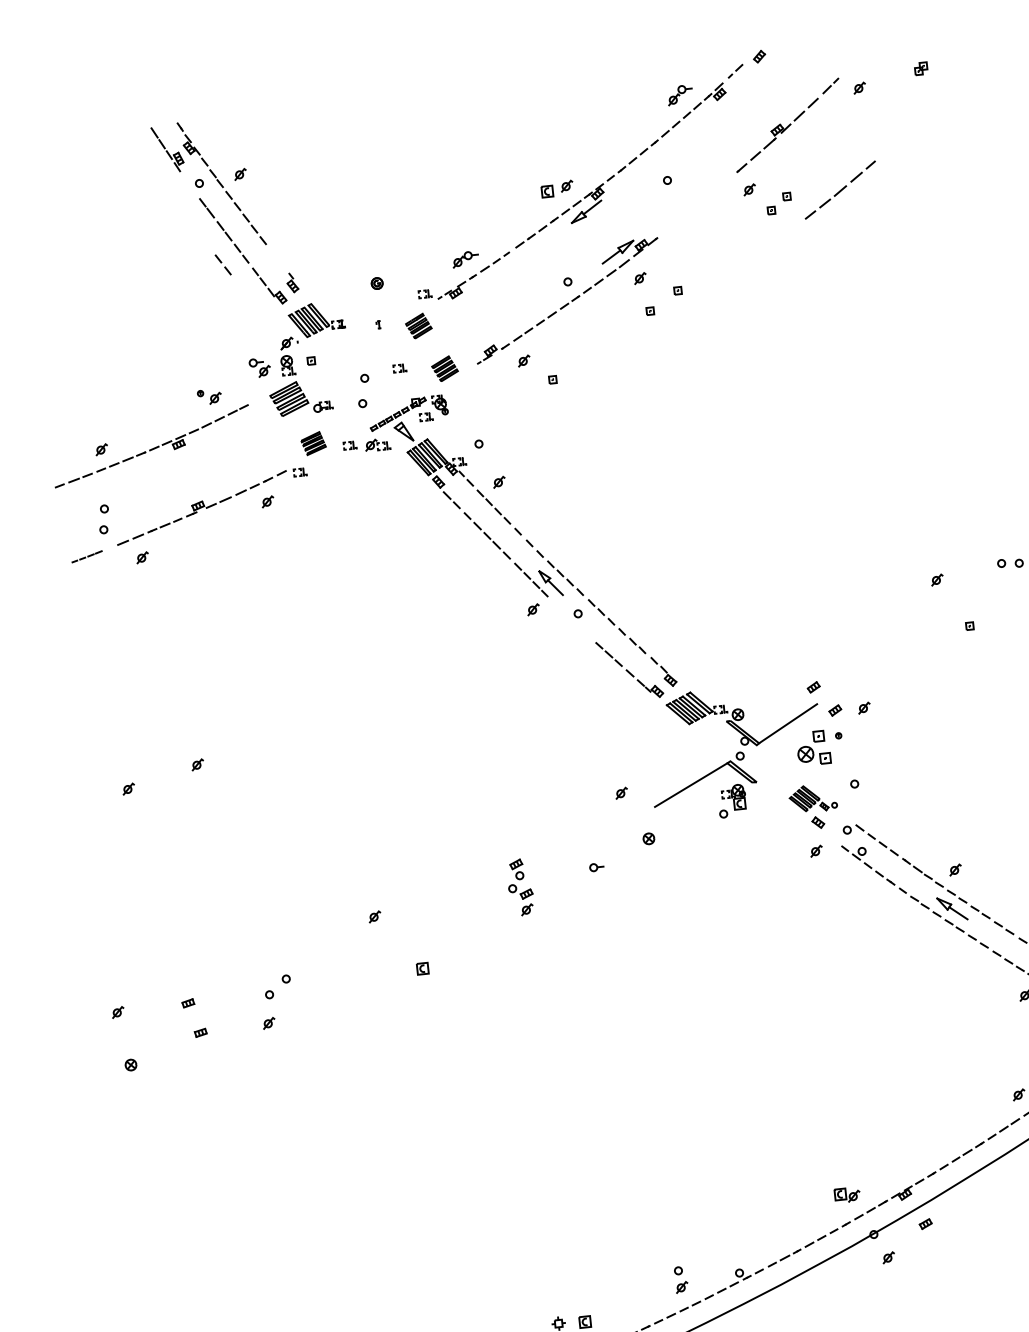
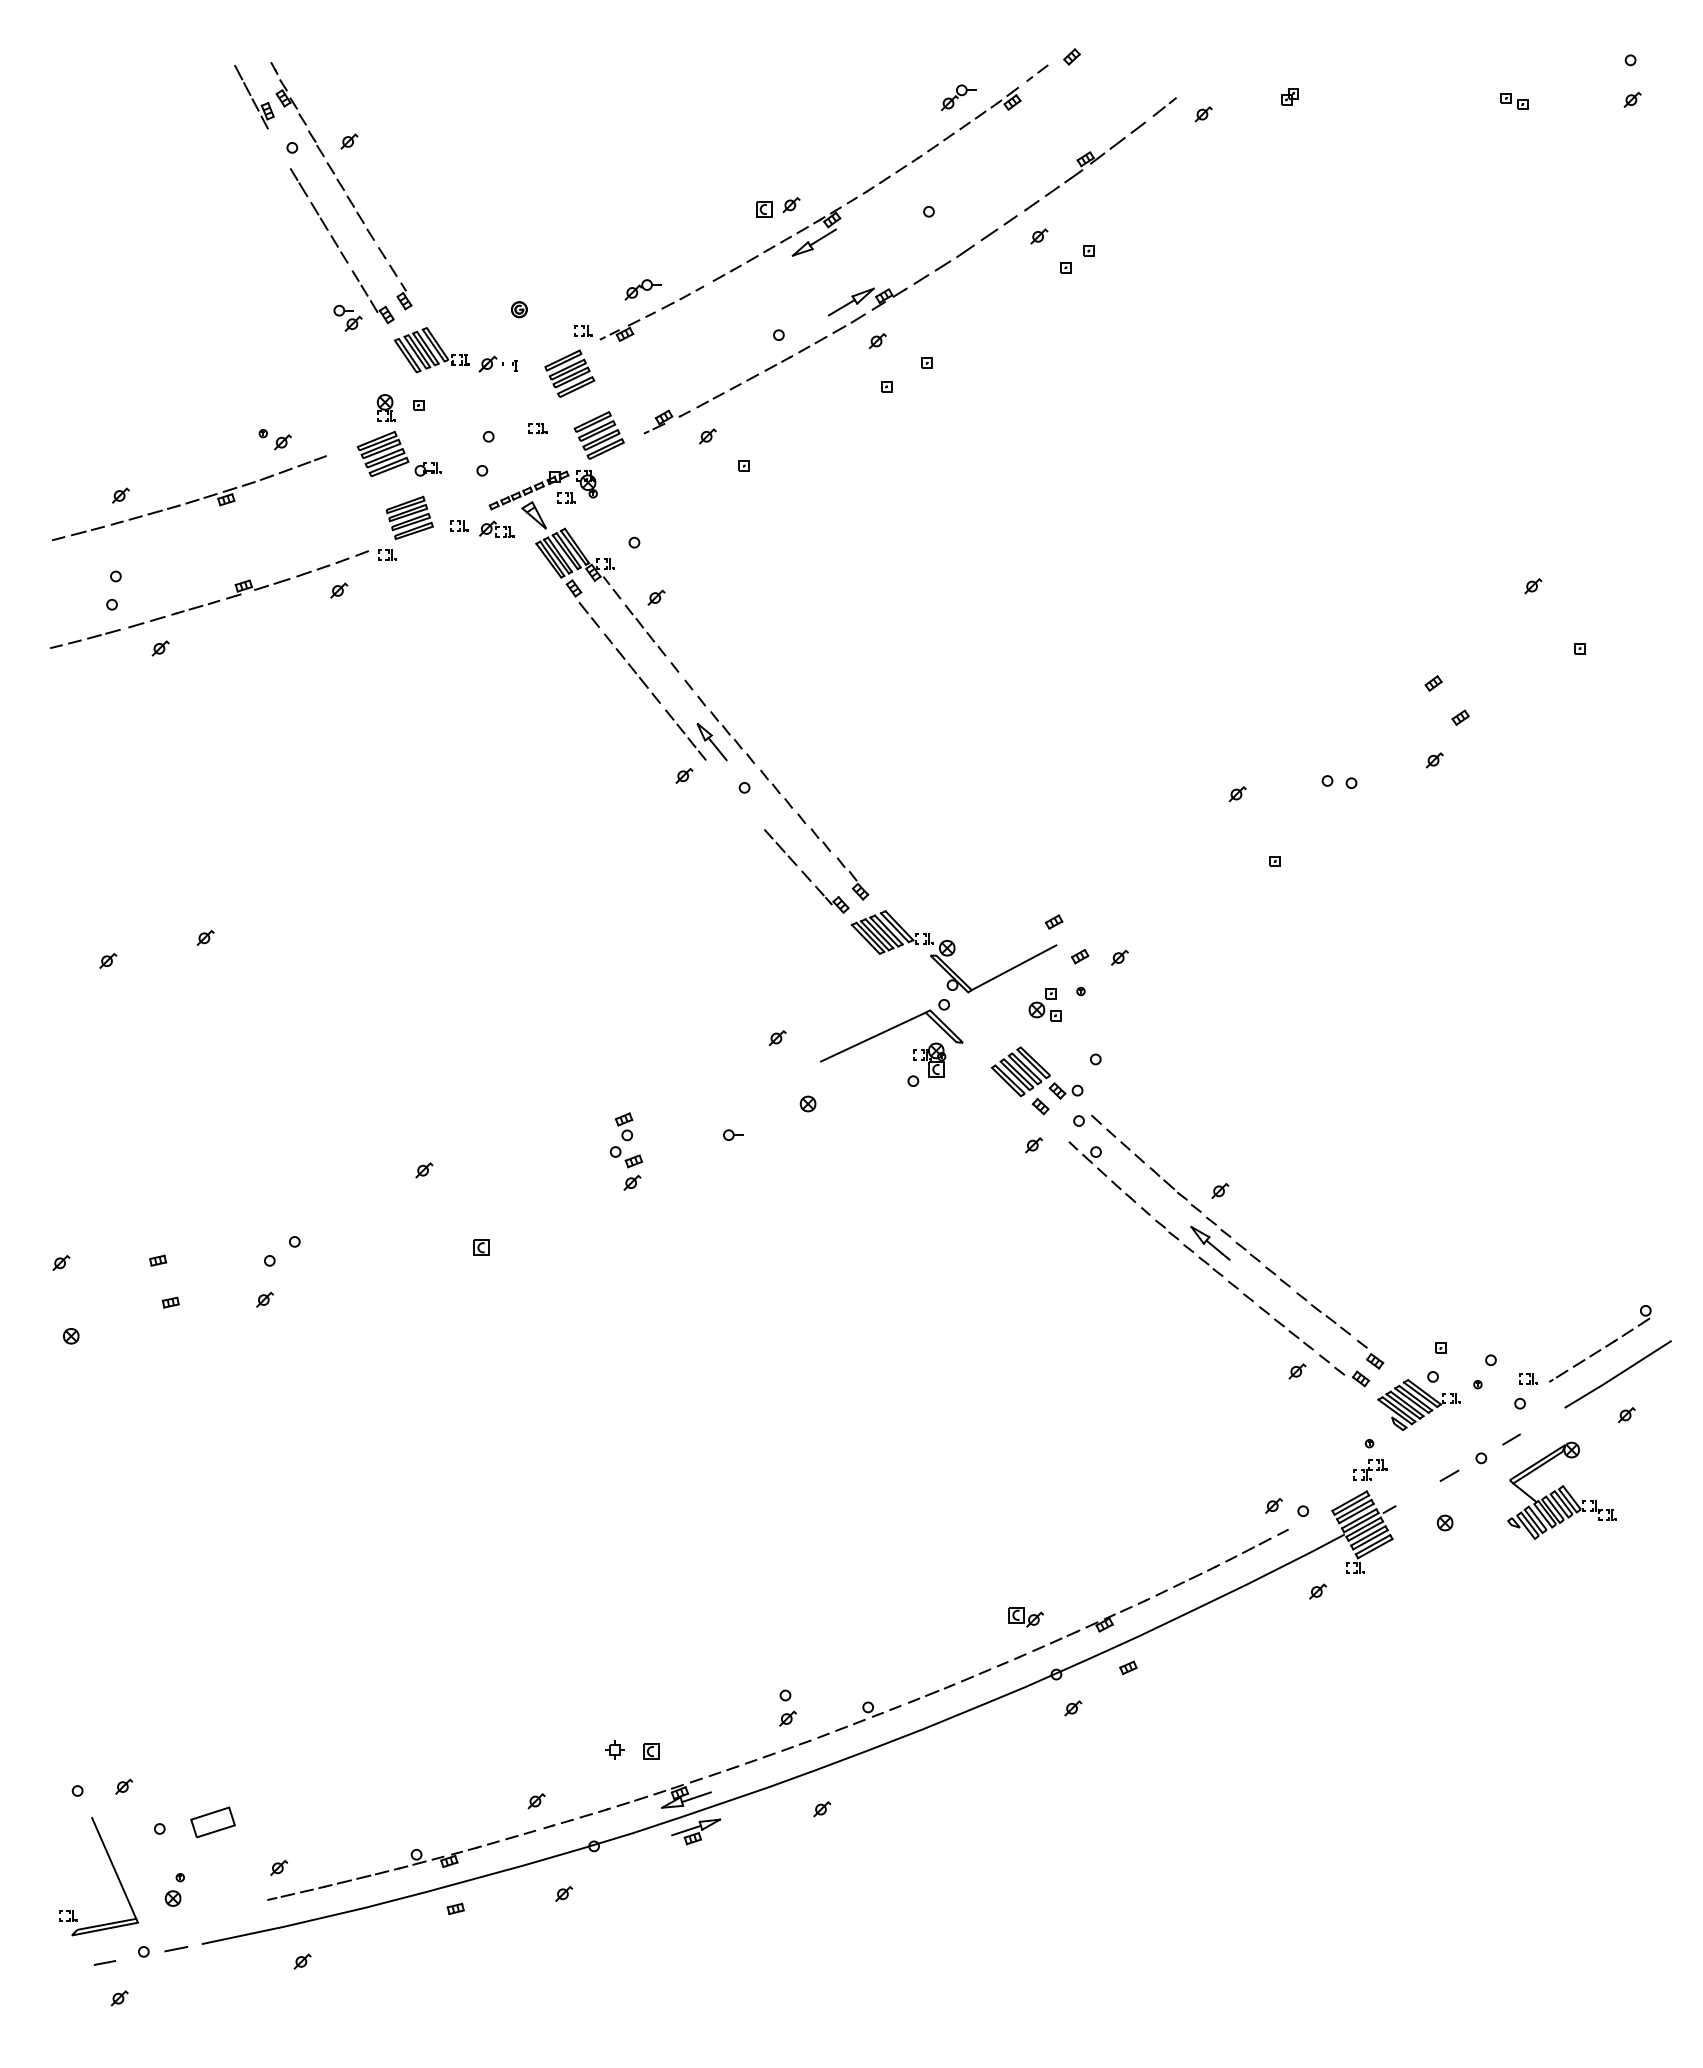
part: (840, 189) -> (965, 249), moved
part: (222, 264) -> (387, 261), moved
part: (418, 326) -> (569, 373), size x1.43
part: (288, 342) -> (490, 363), moved
part: (259, 367) -> (347, 317), moved
part: (444, 368) -> (598, 435), size x1.43
part: (313, 443) -> (409, 517), size x1.43
part: (87, 556) -> (85, 638), size x1.67
part: (813, 748) -> (1044, 1004), size x0.71
part: (812, 798) -> (1036, 1072), size x1.43

